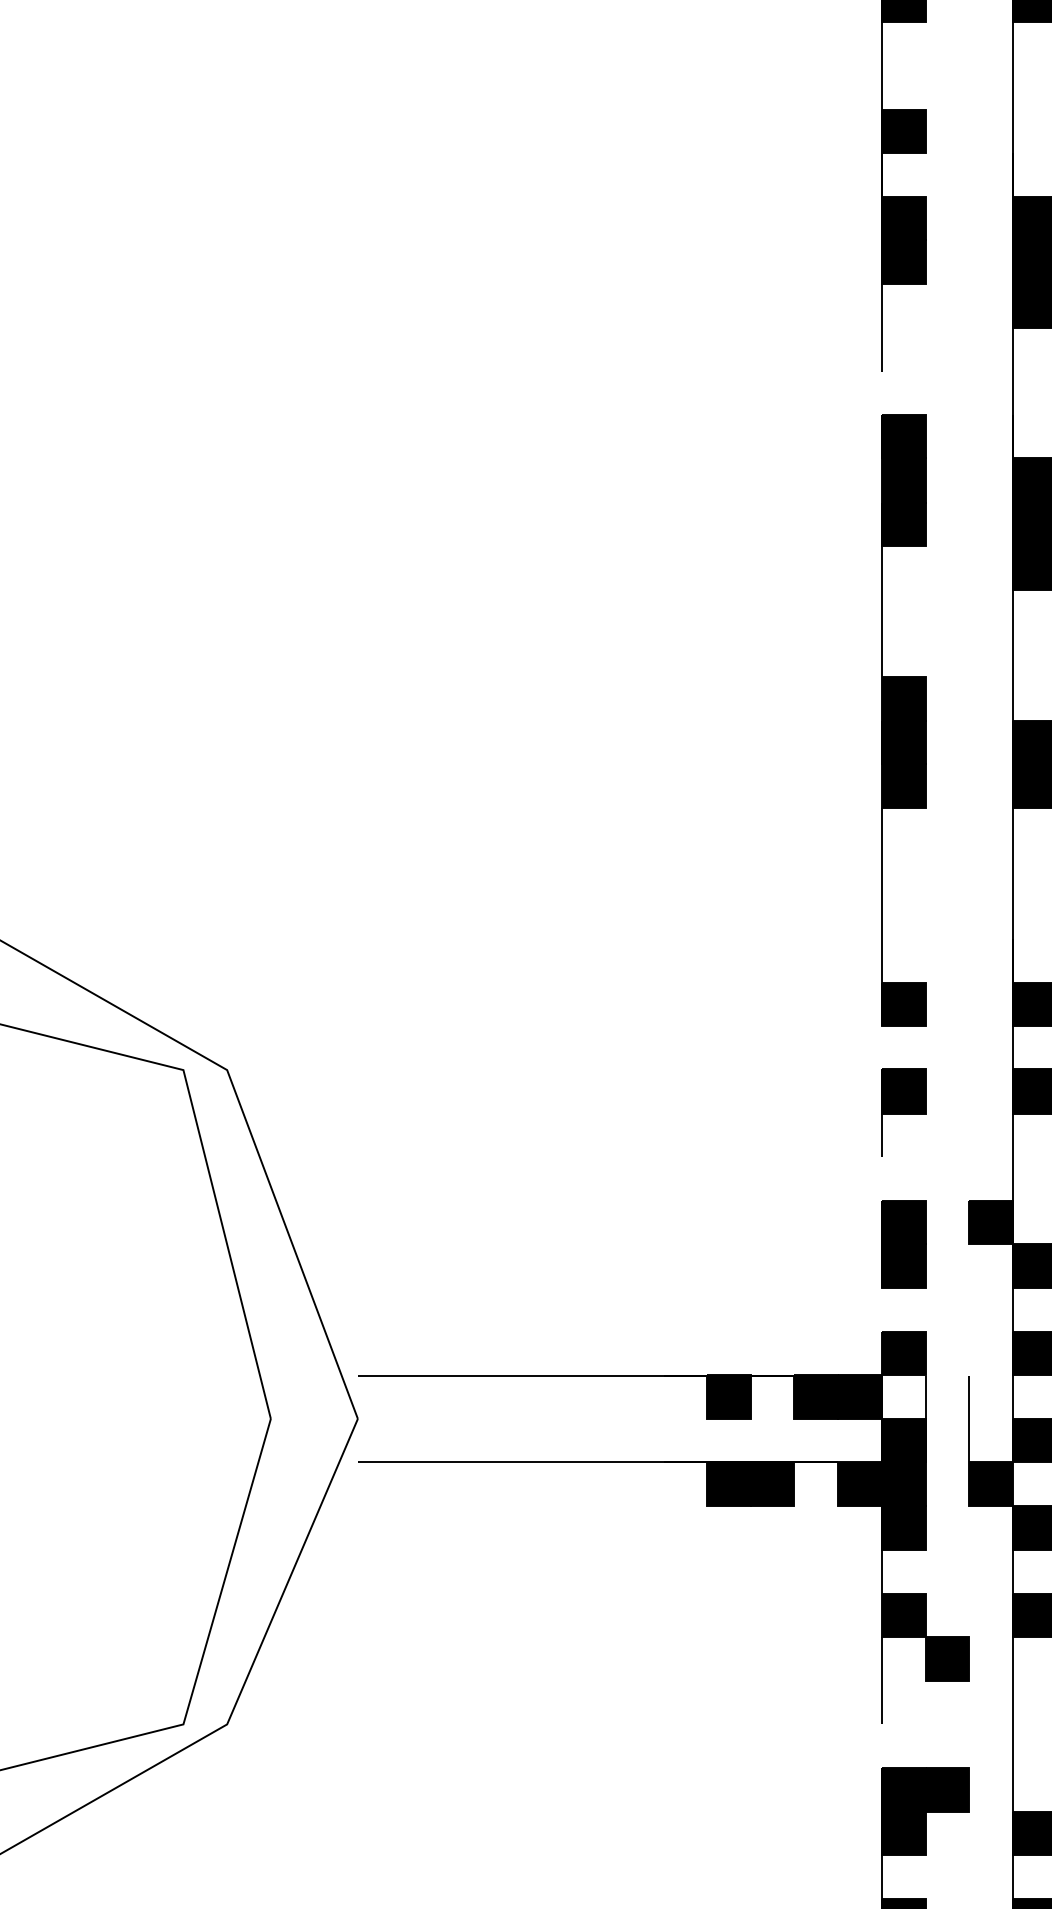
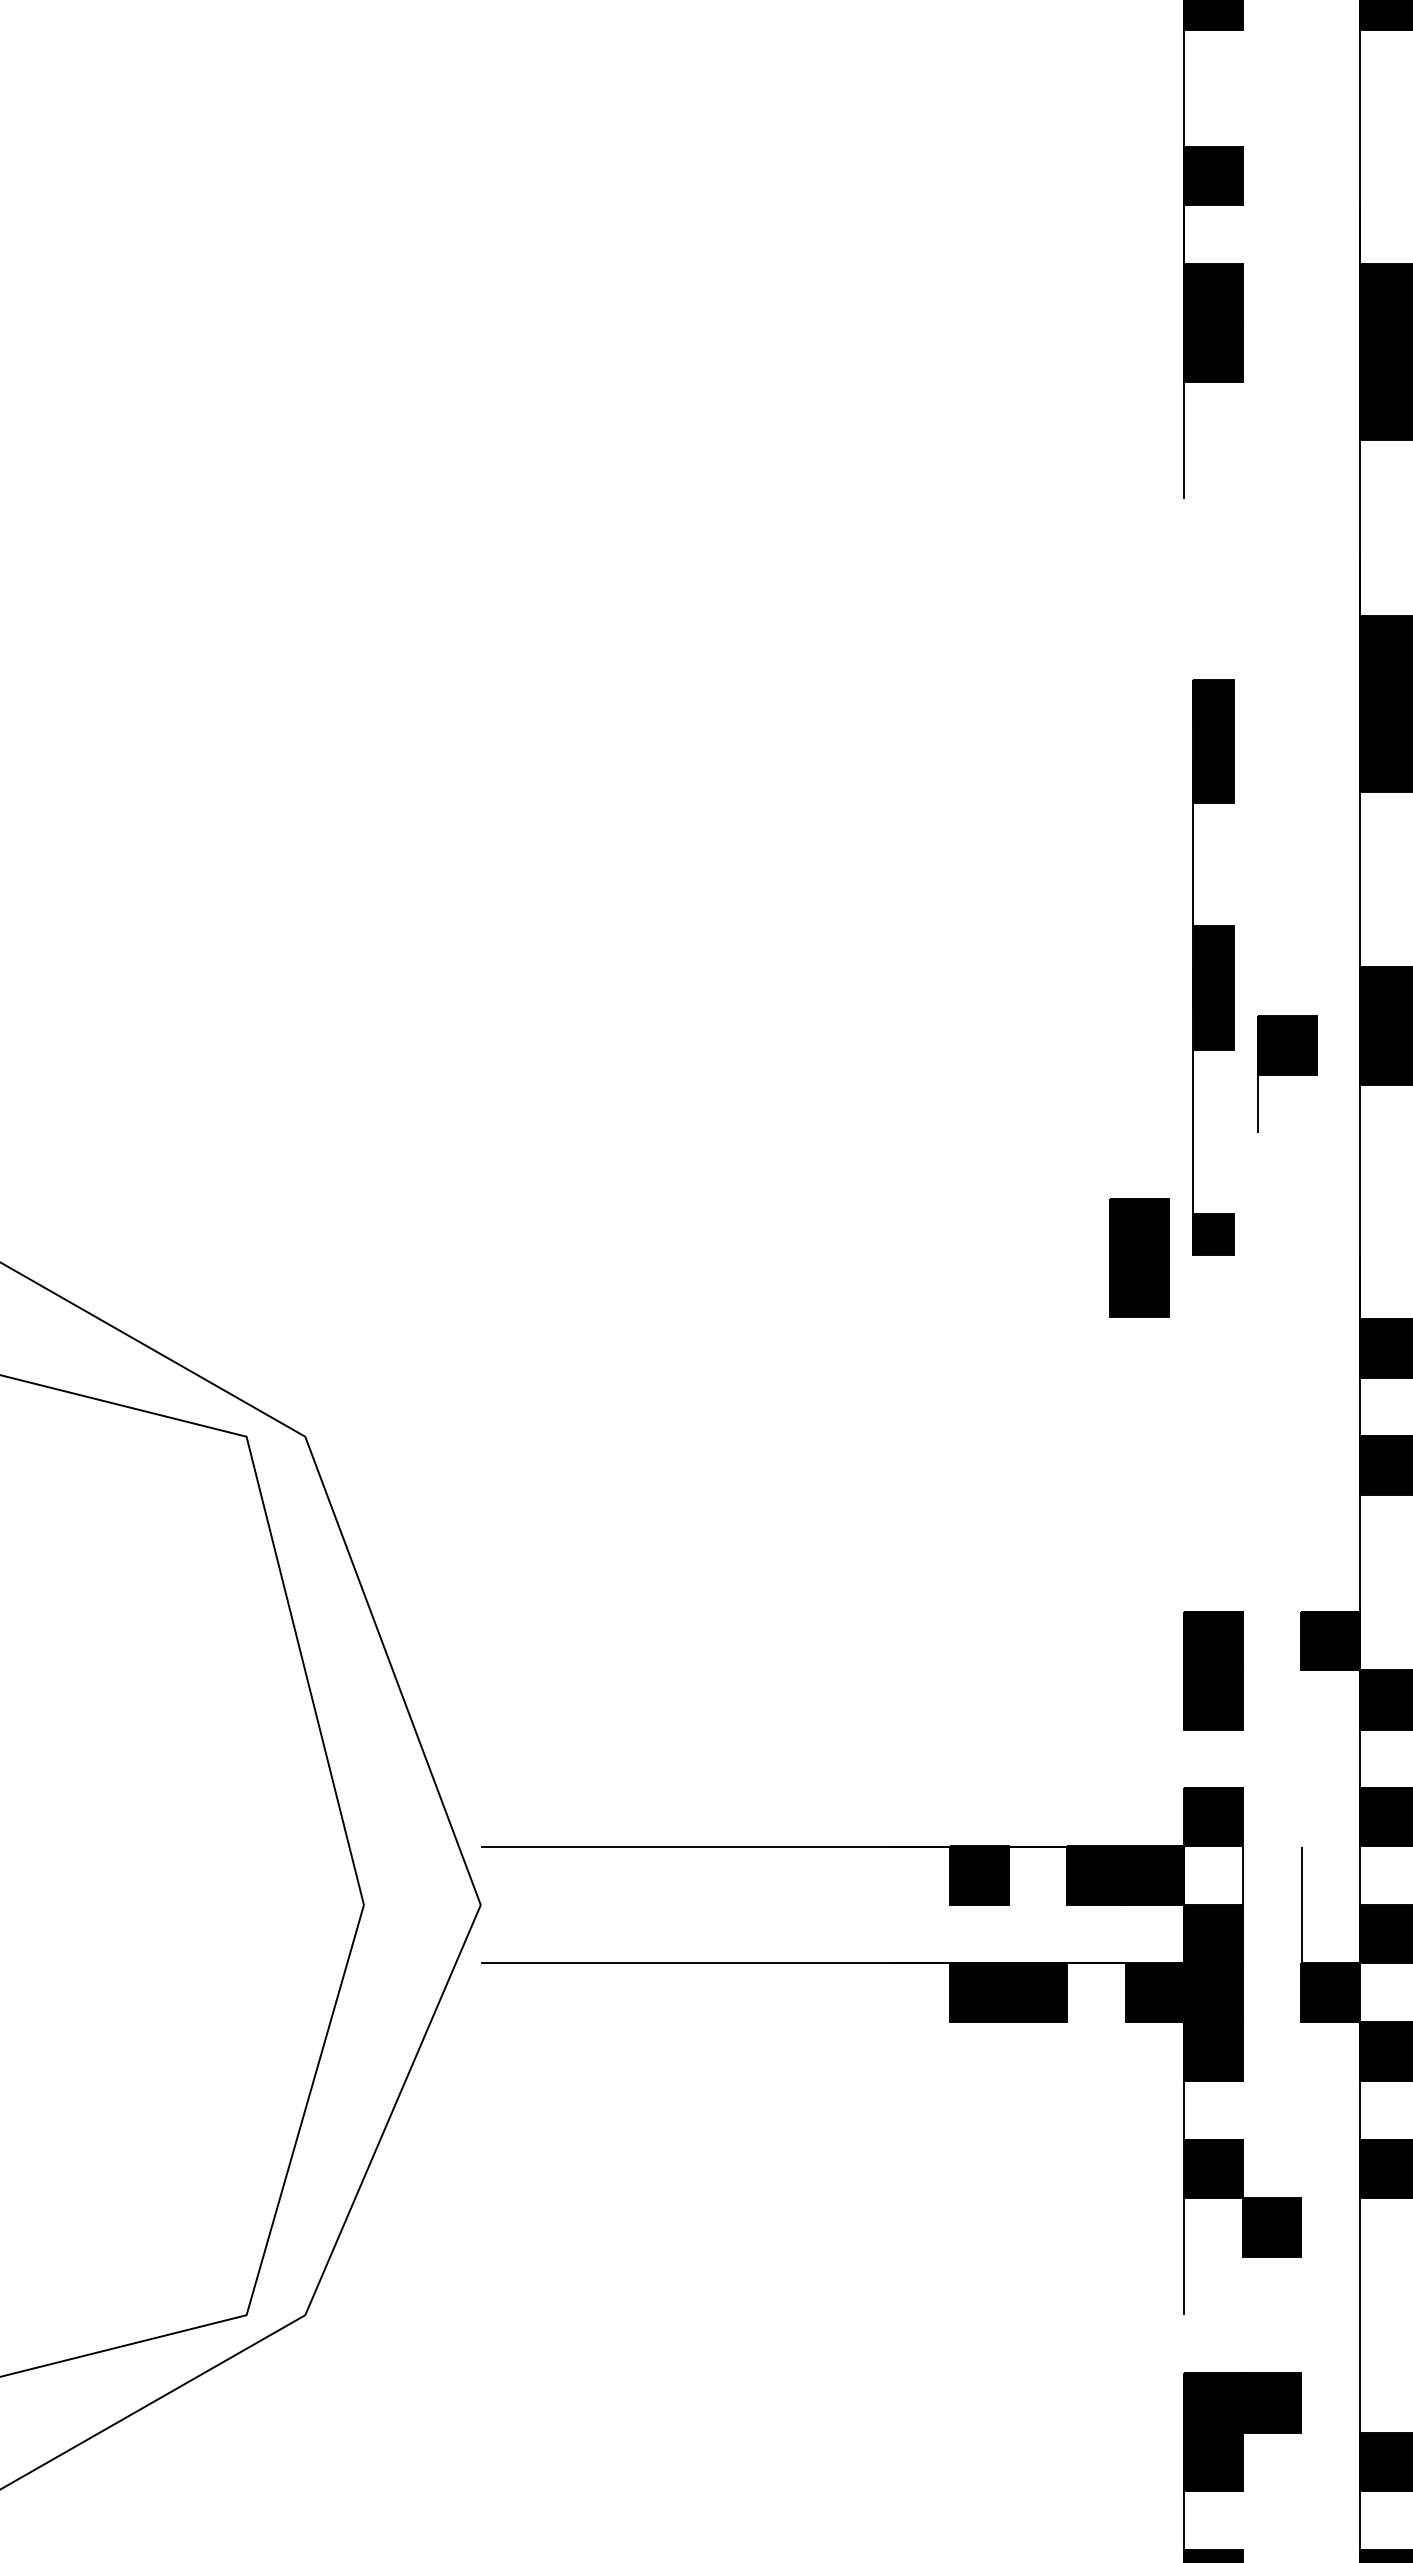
part: (903, 720) -> (1213, 967), size x0.7
part: (848, 936) -> (1139, 1257), added
part: (903, 1112) -> (1287, 1073), moved

